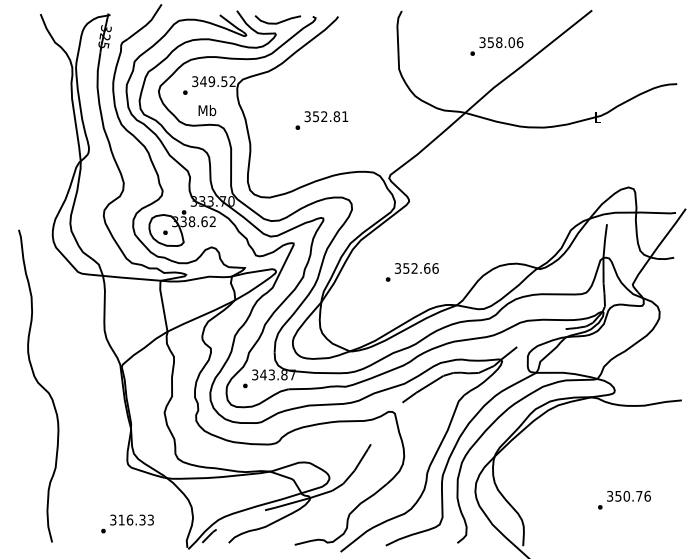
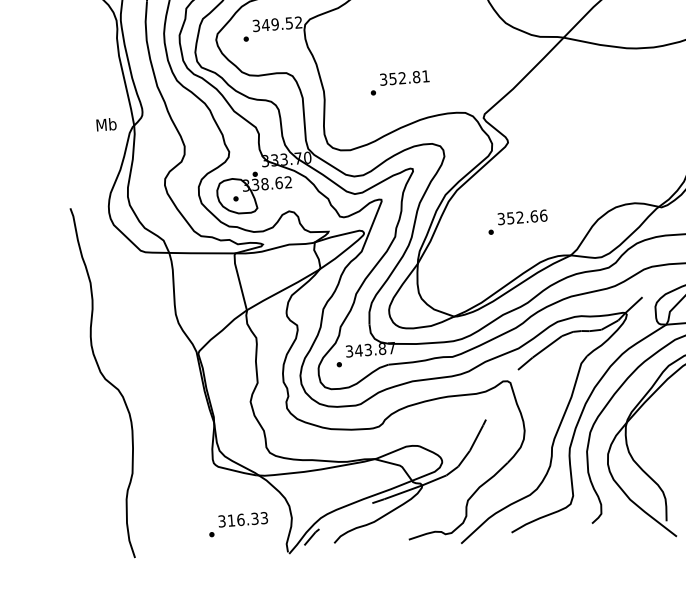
text: (207, 110) -> (106, 124), moved
text: (321, 120) -> (399, 82), moved
text: (127, 523) -> (238, 523), moved

